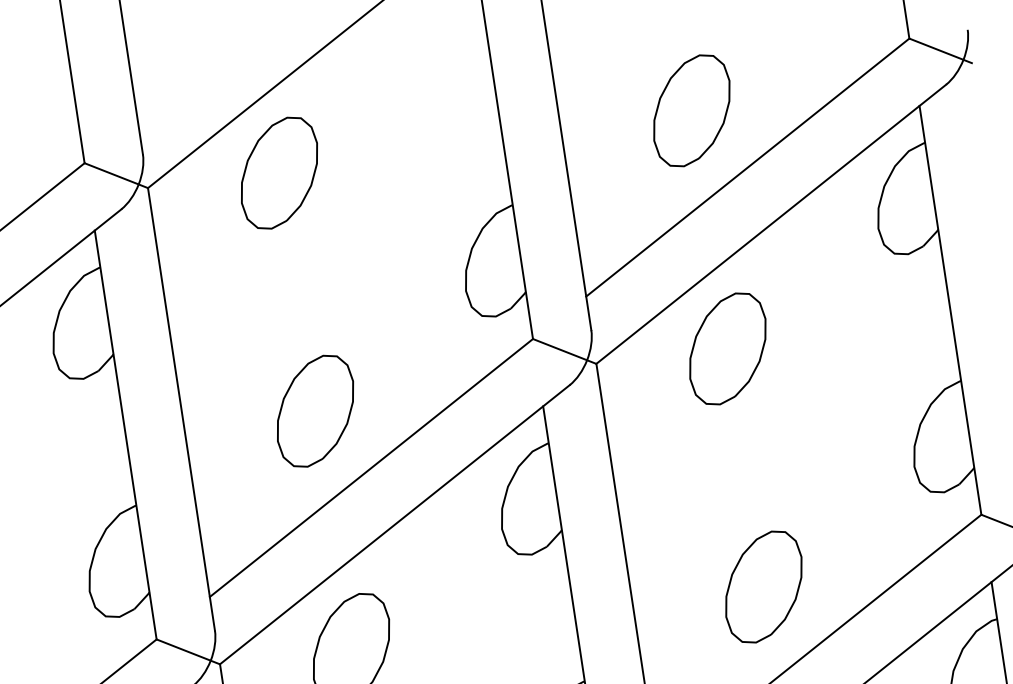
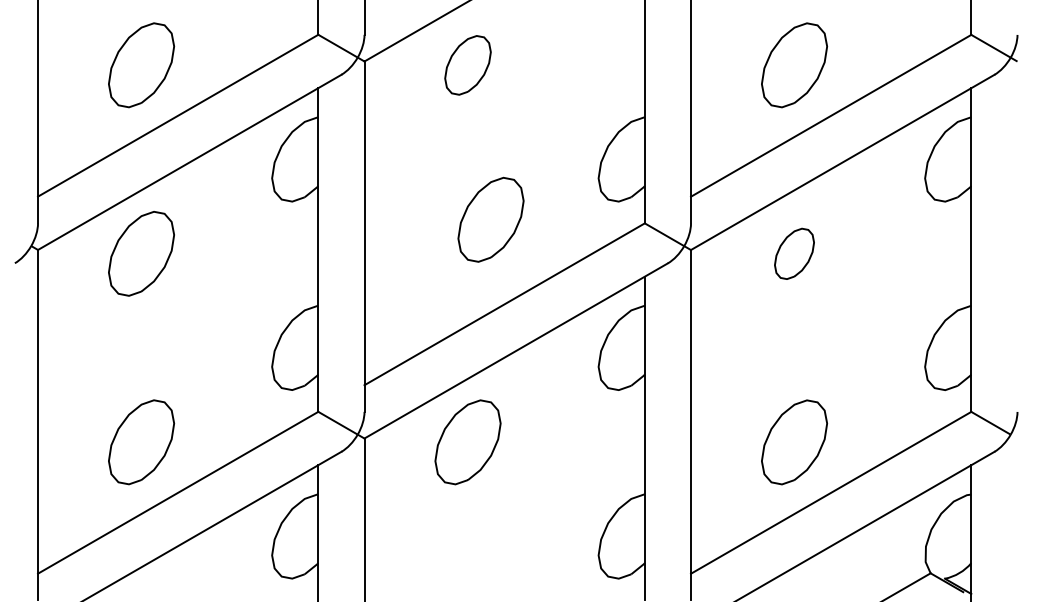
part: (278, 173) -> (467, 65), size x0.7
part: (727, 348) -> (794, 253), size x0.6
part: (314, 410) -> (490, 219), moved

